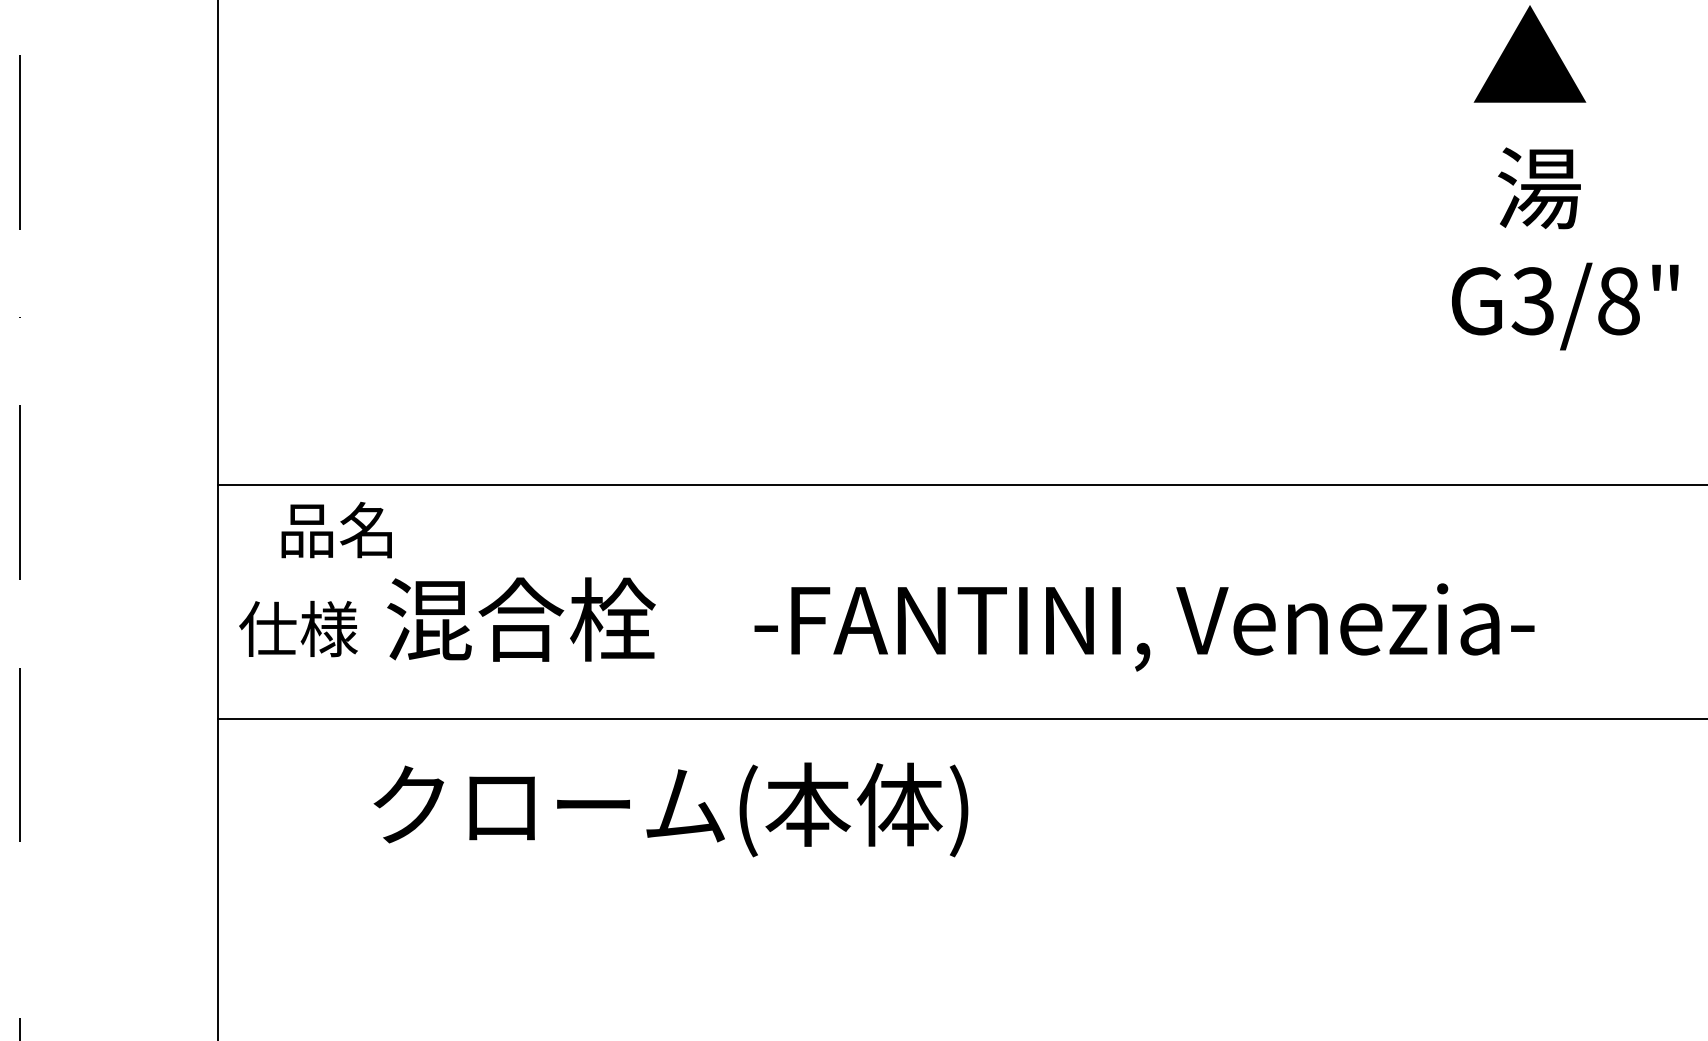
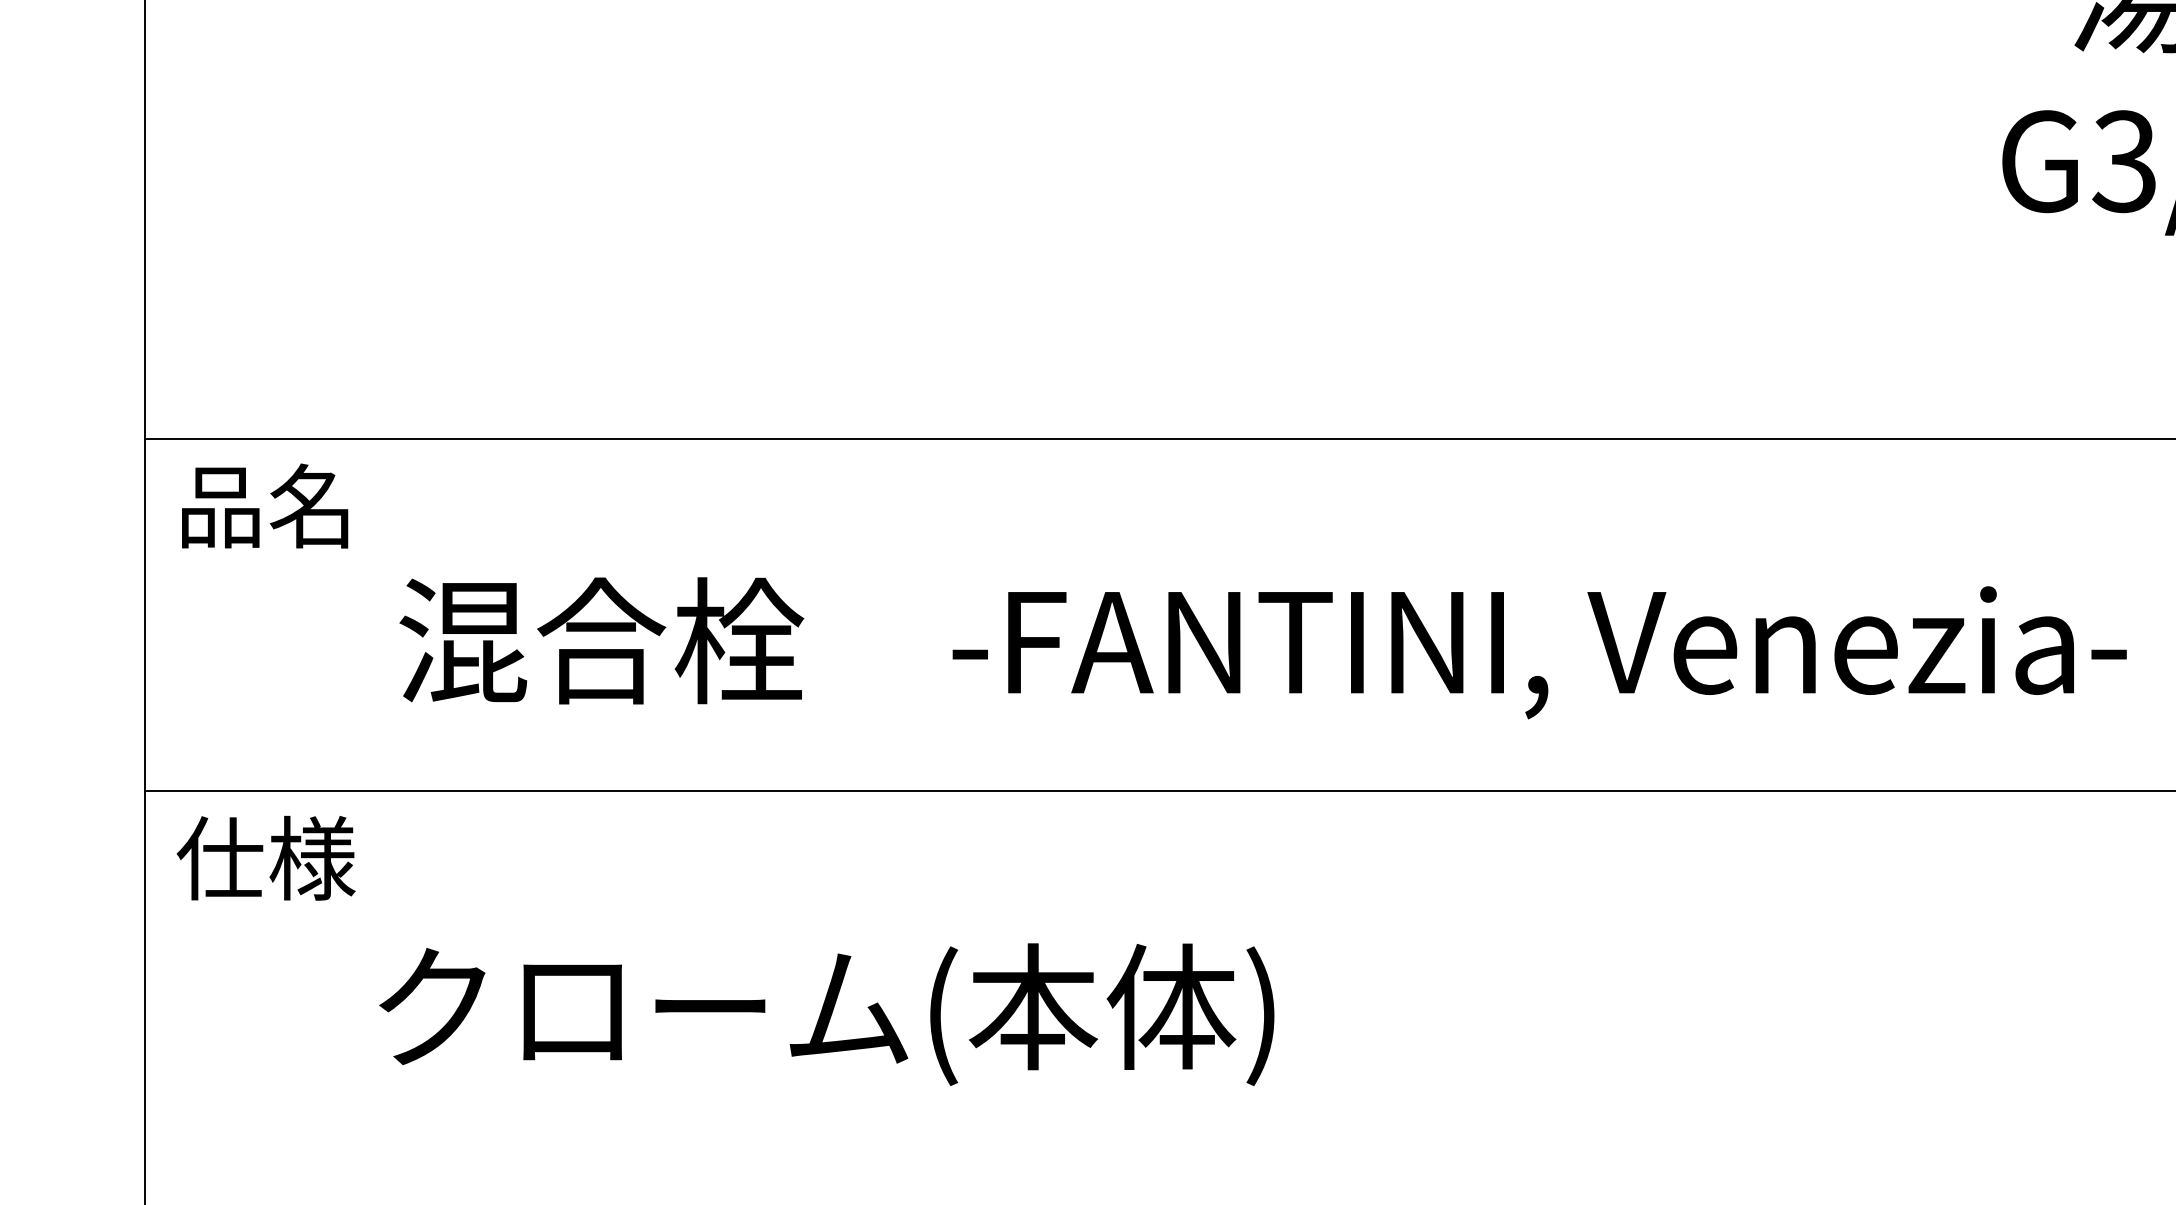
text: (336, 530) -> (264, 506), moved
text: (298, 628) -> (266, 857), moved
text: (670, 809) -> (826, 1014), moved

